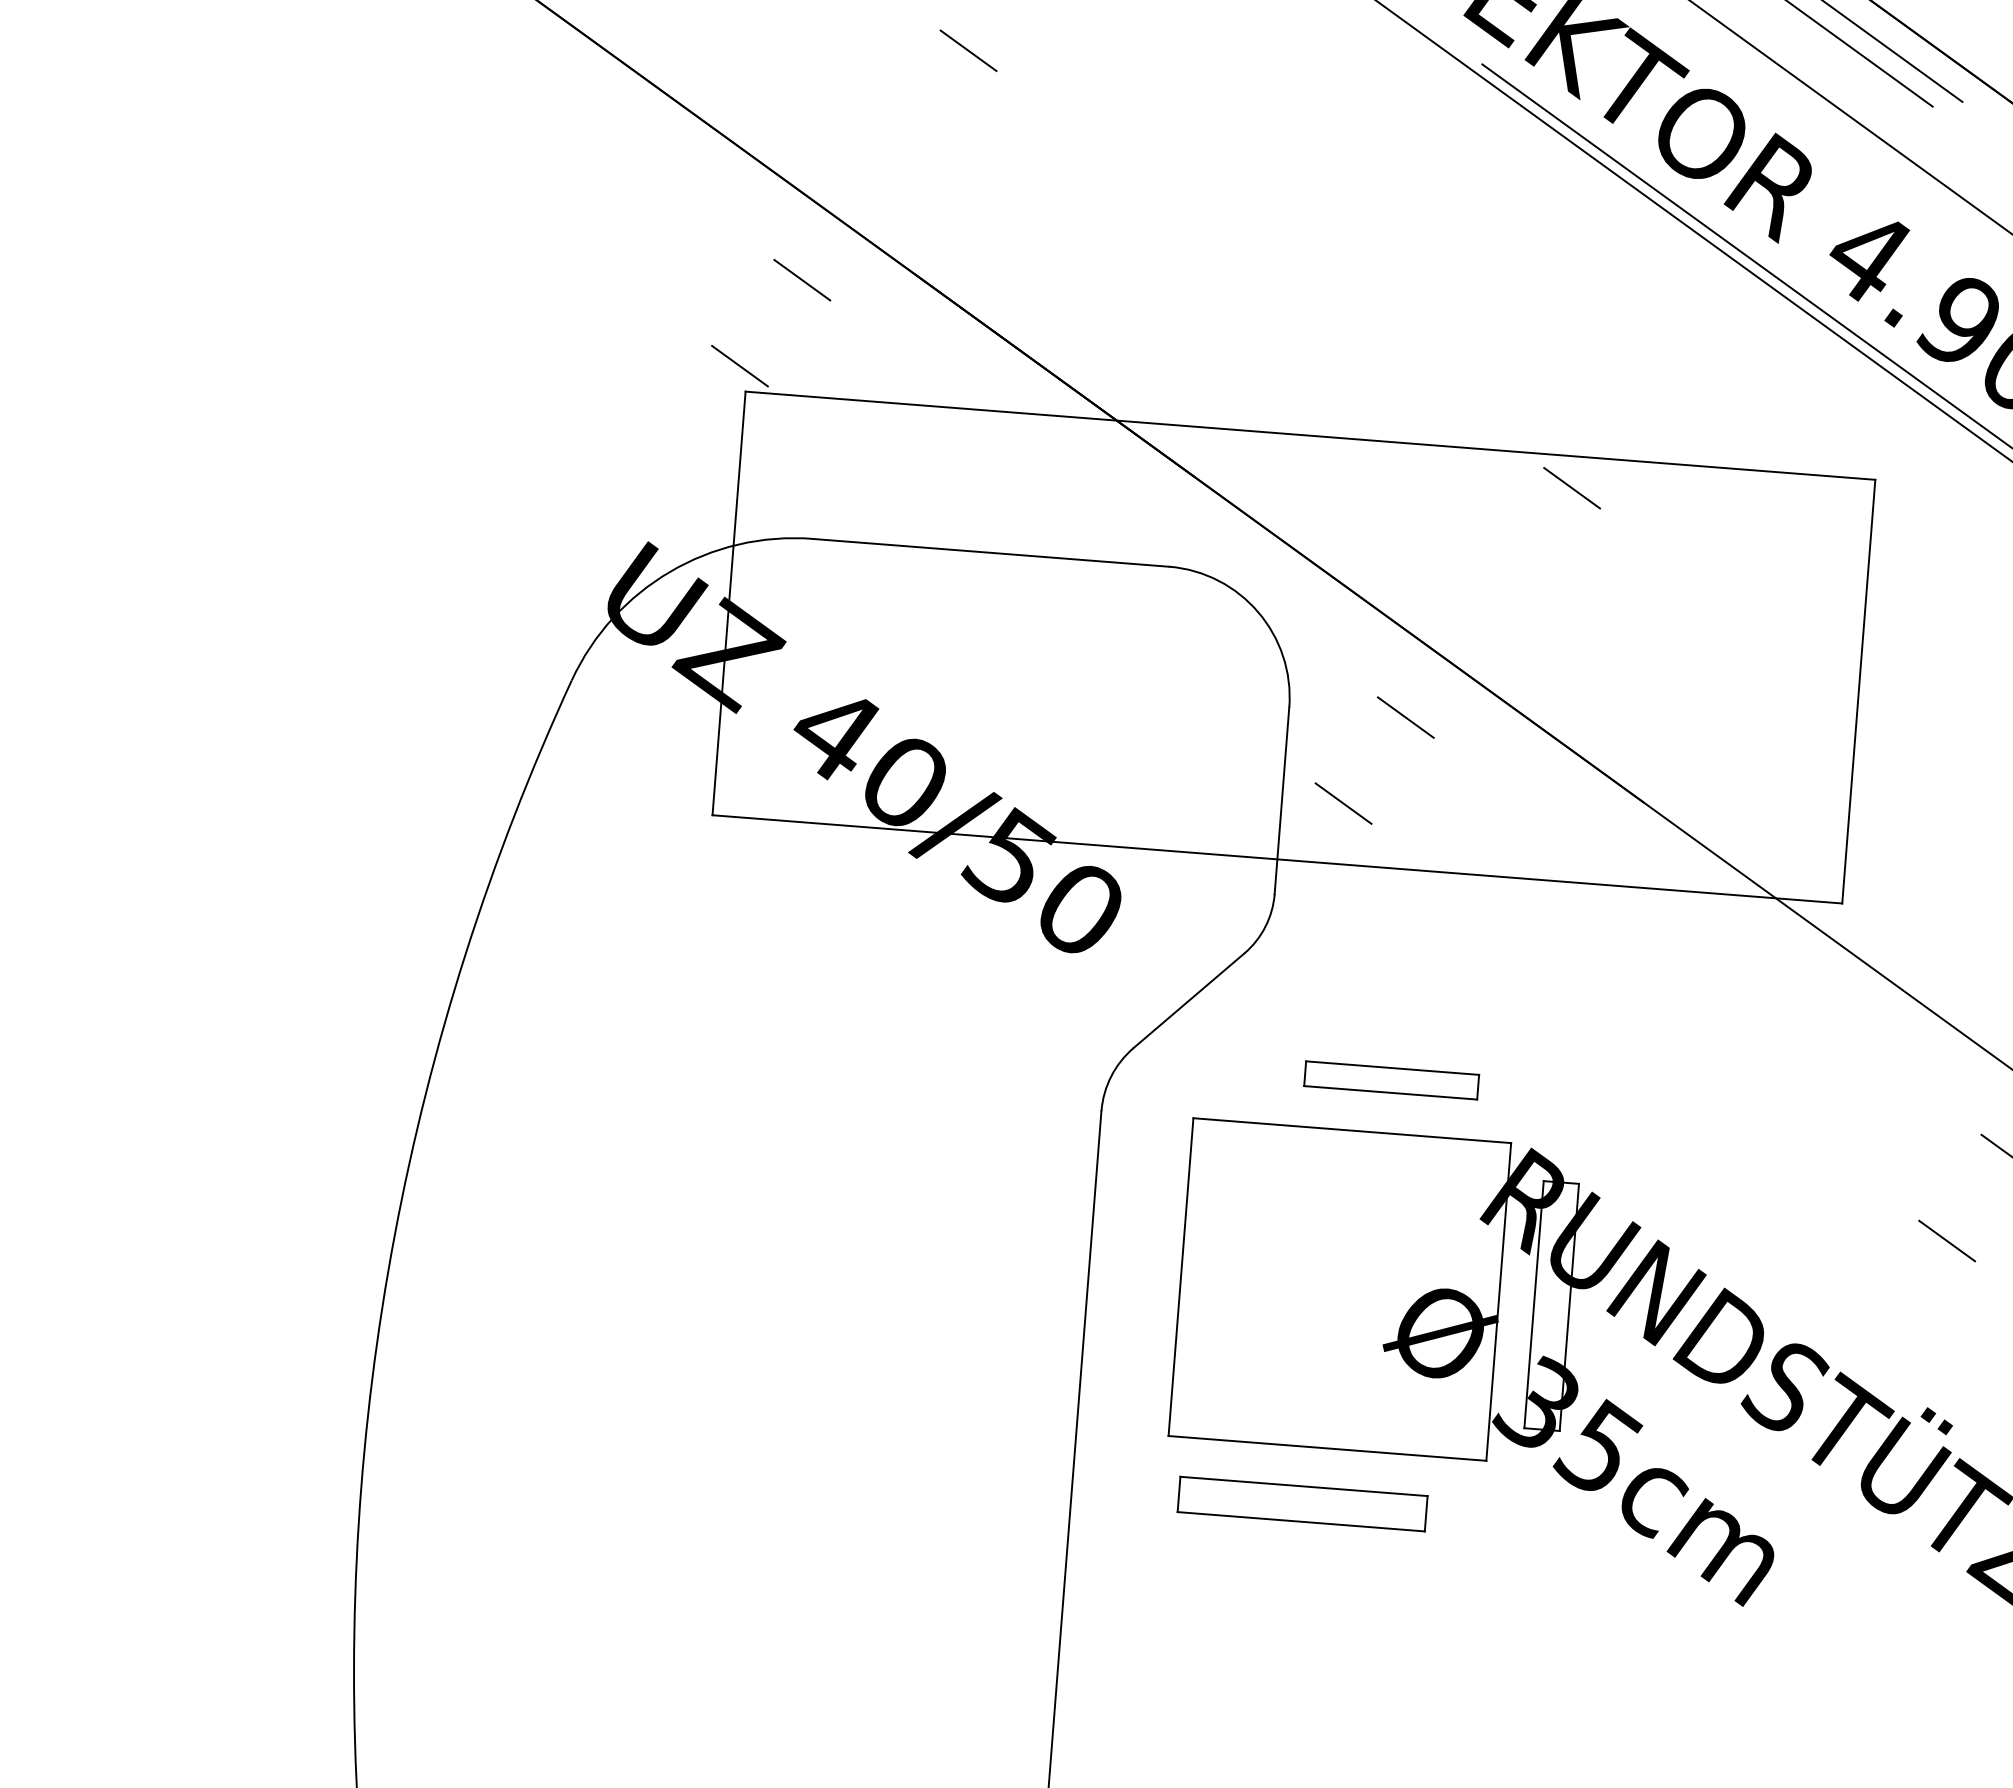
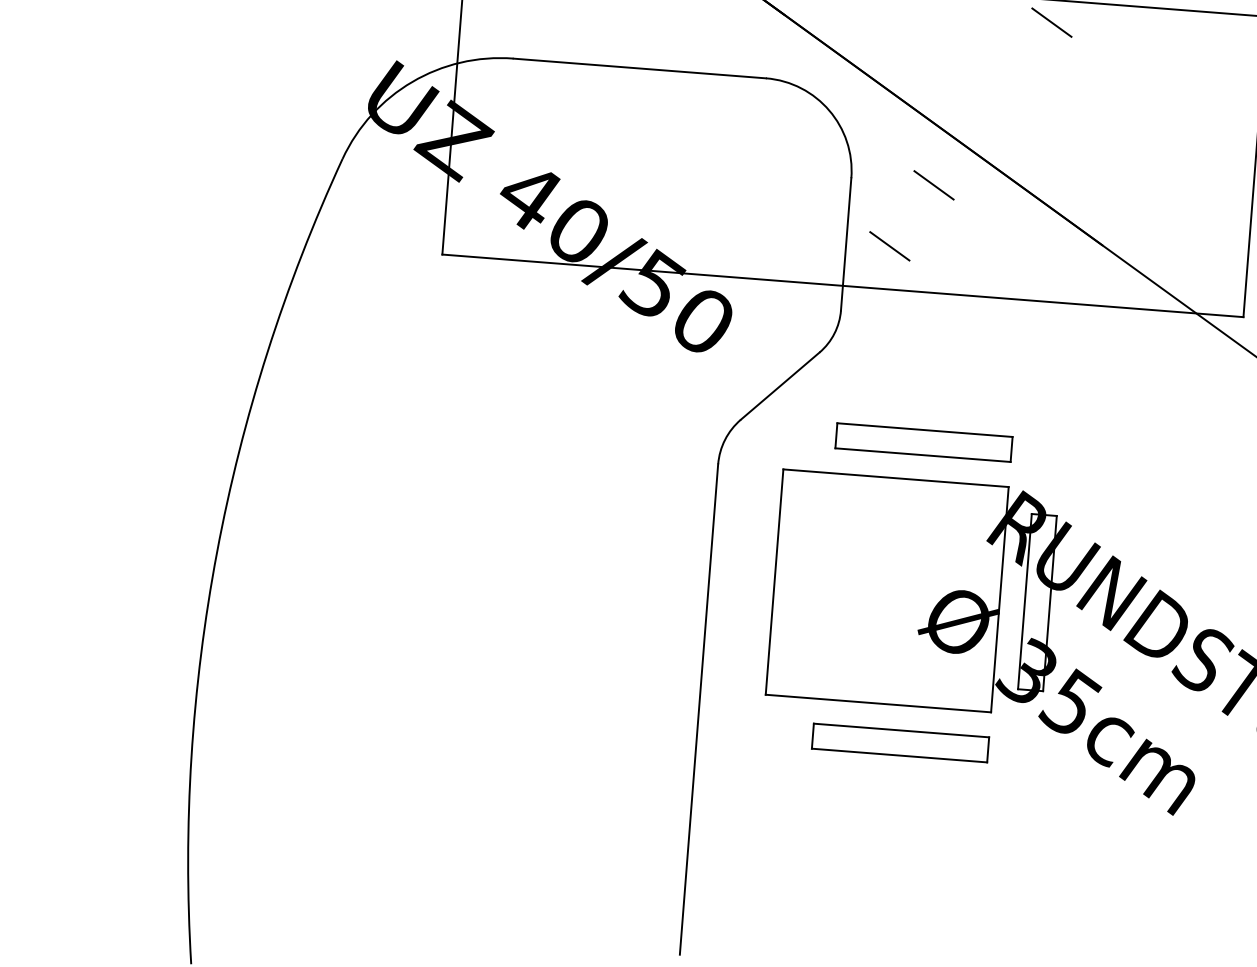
part: (1391, 1080) -> (923, 442), size x1.43
part: (1302, 1503) -> (900, 742), moved

